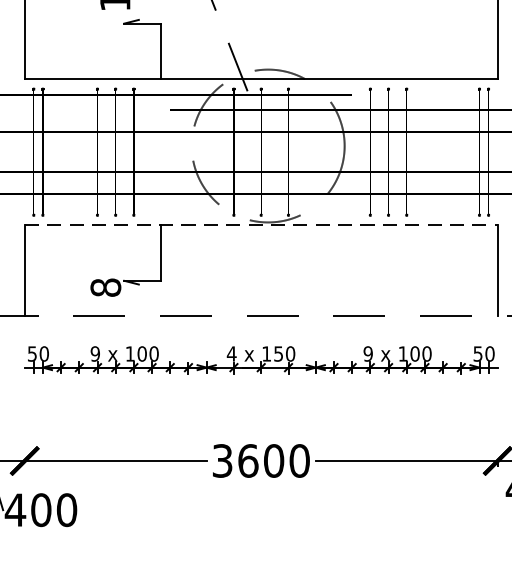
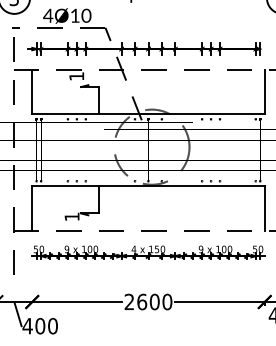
line: (263, 225) -> (149, 186), dashed -> solid
text: (104, 286) -> (71, 216), 8 -> 1
text: (222, 461) -> (129, 302), 3600 -> 2600

